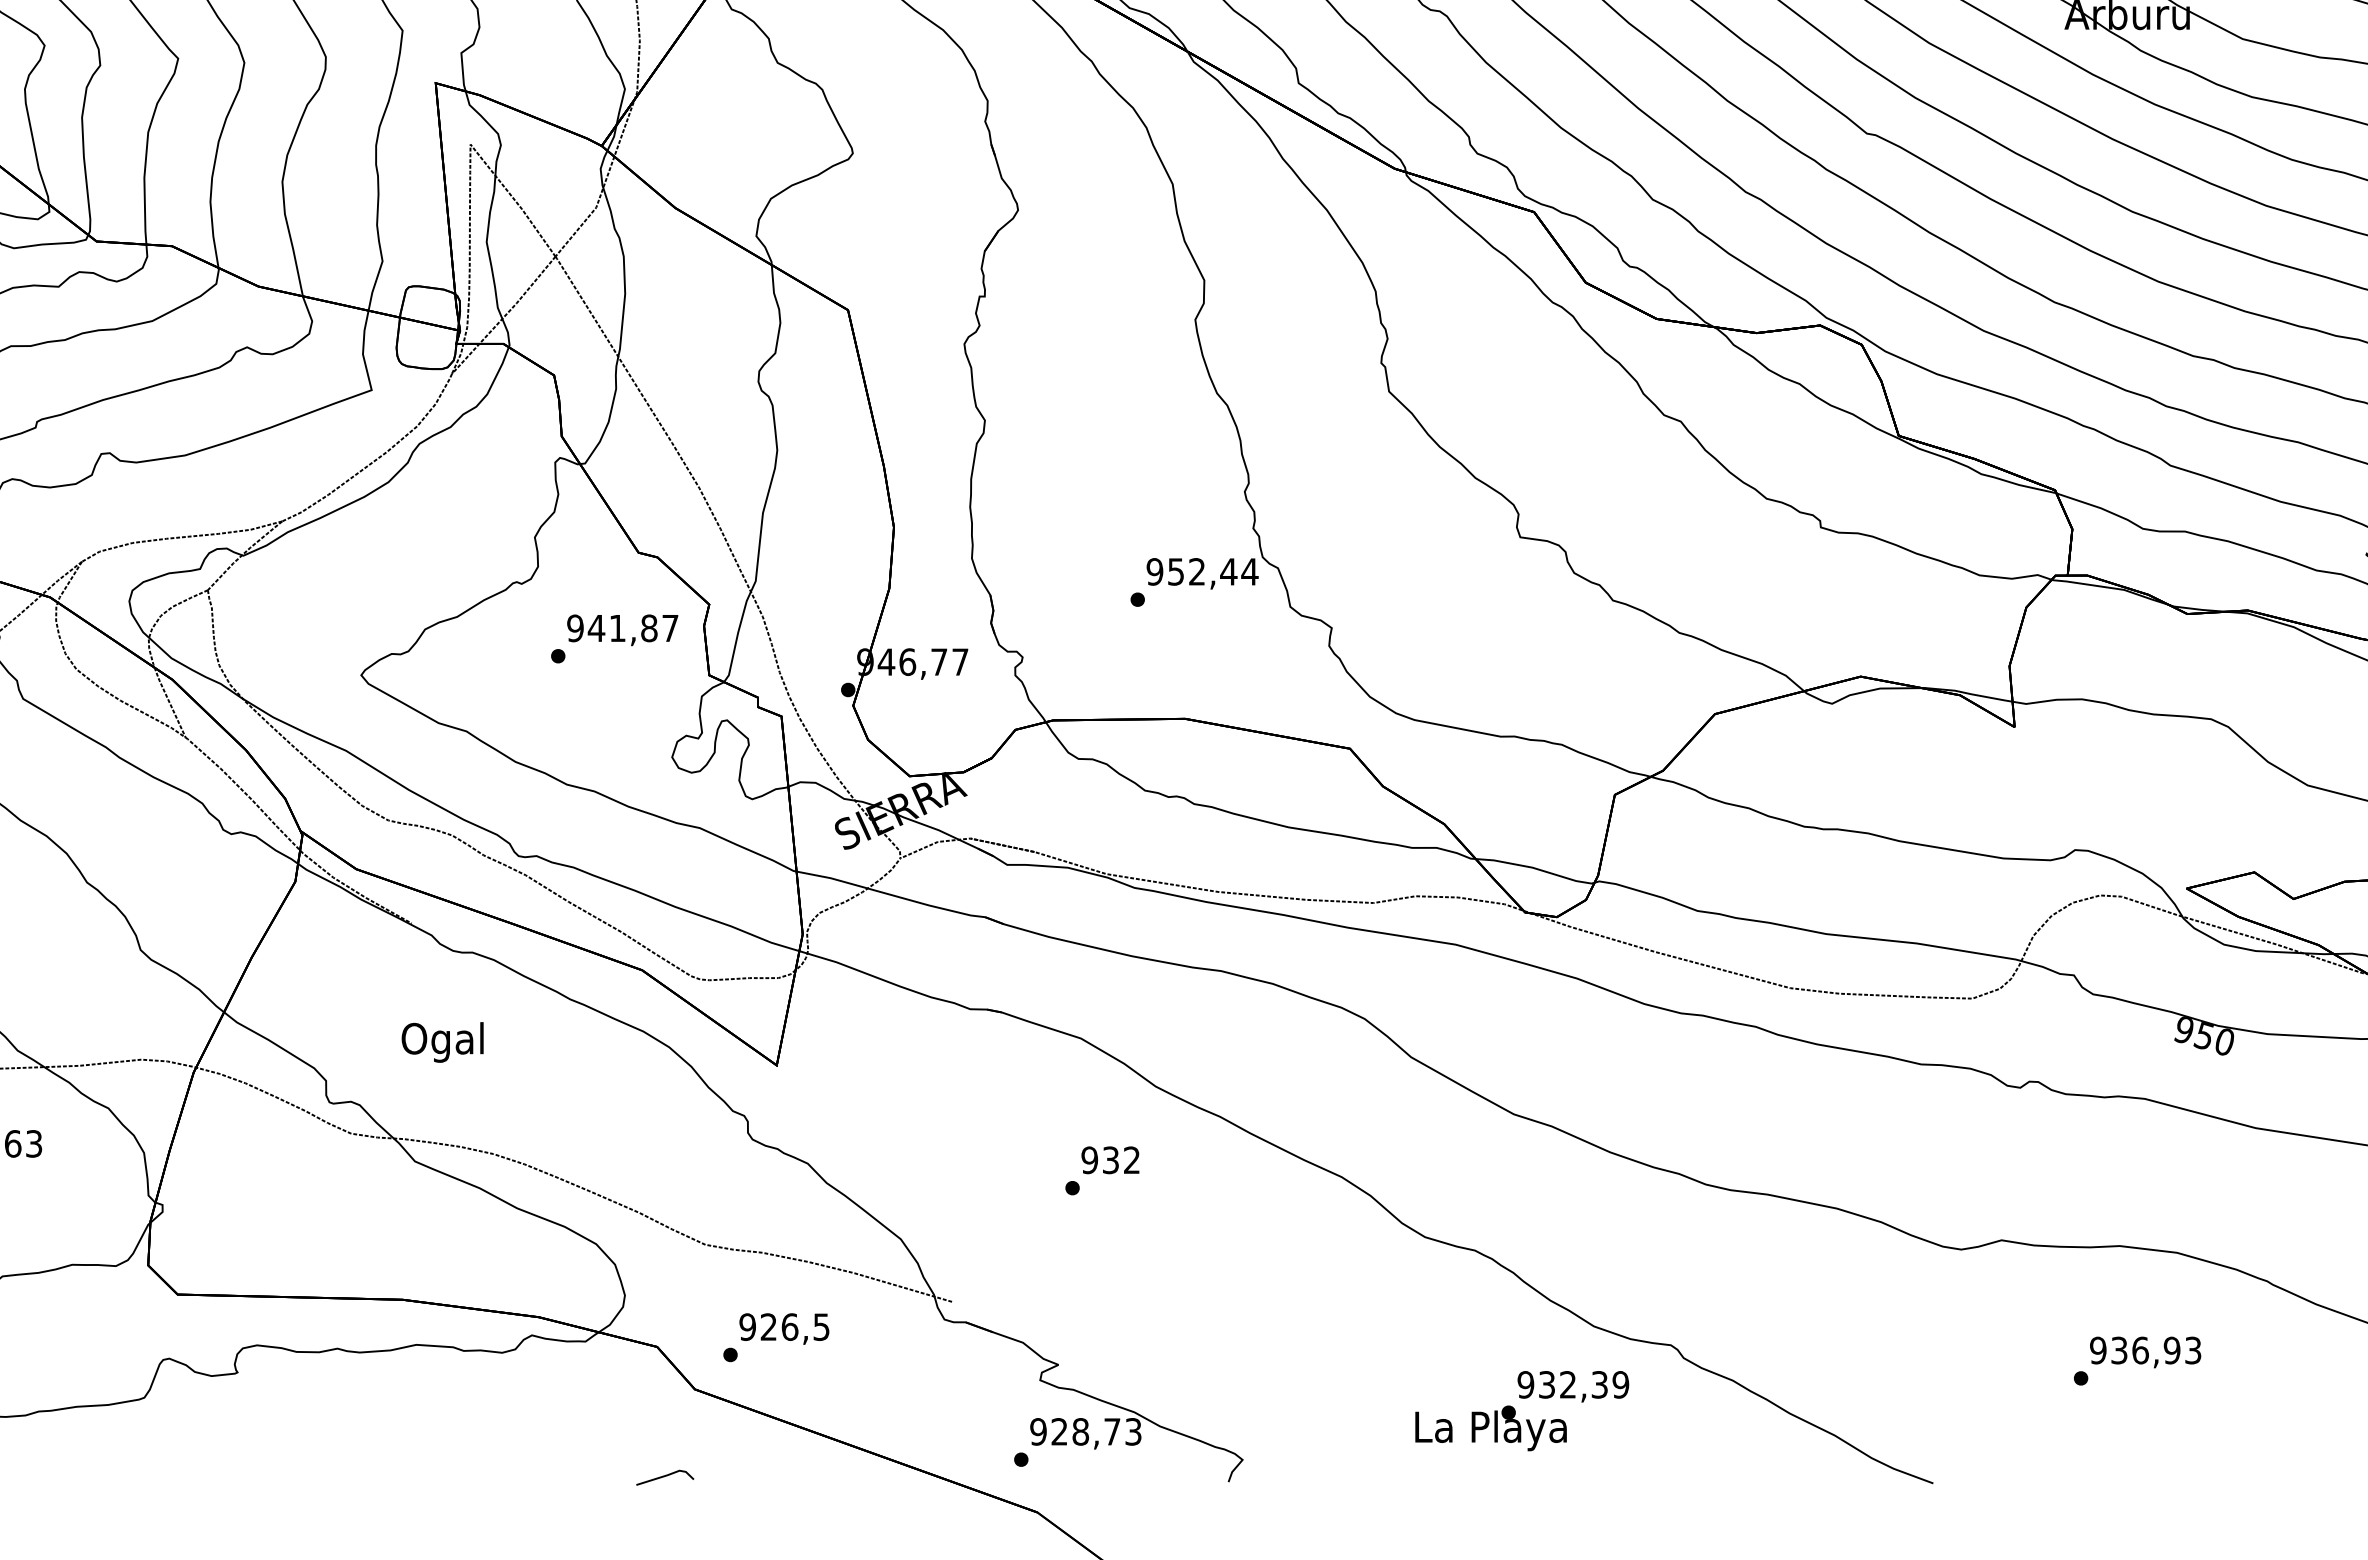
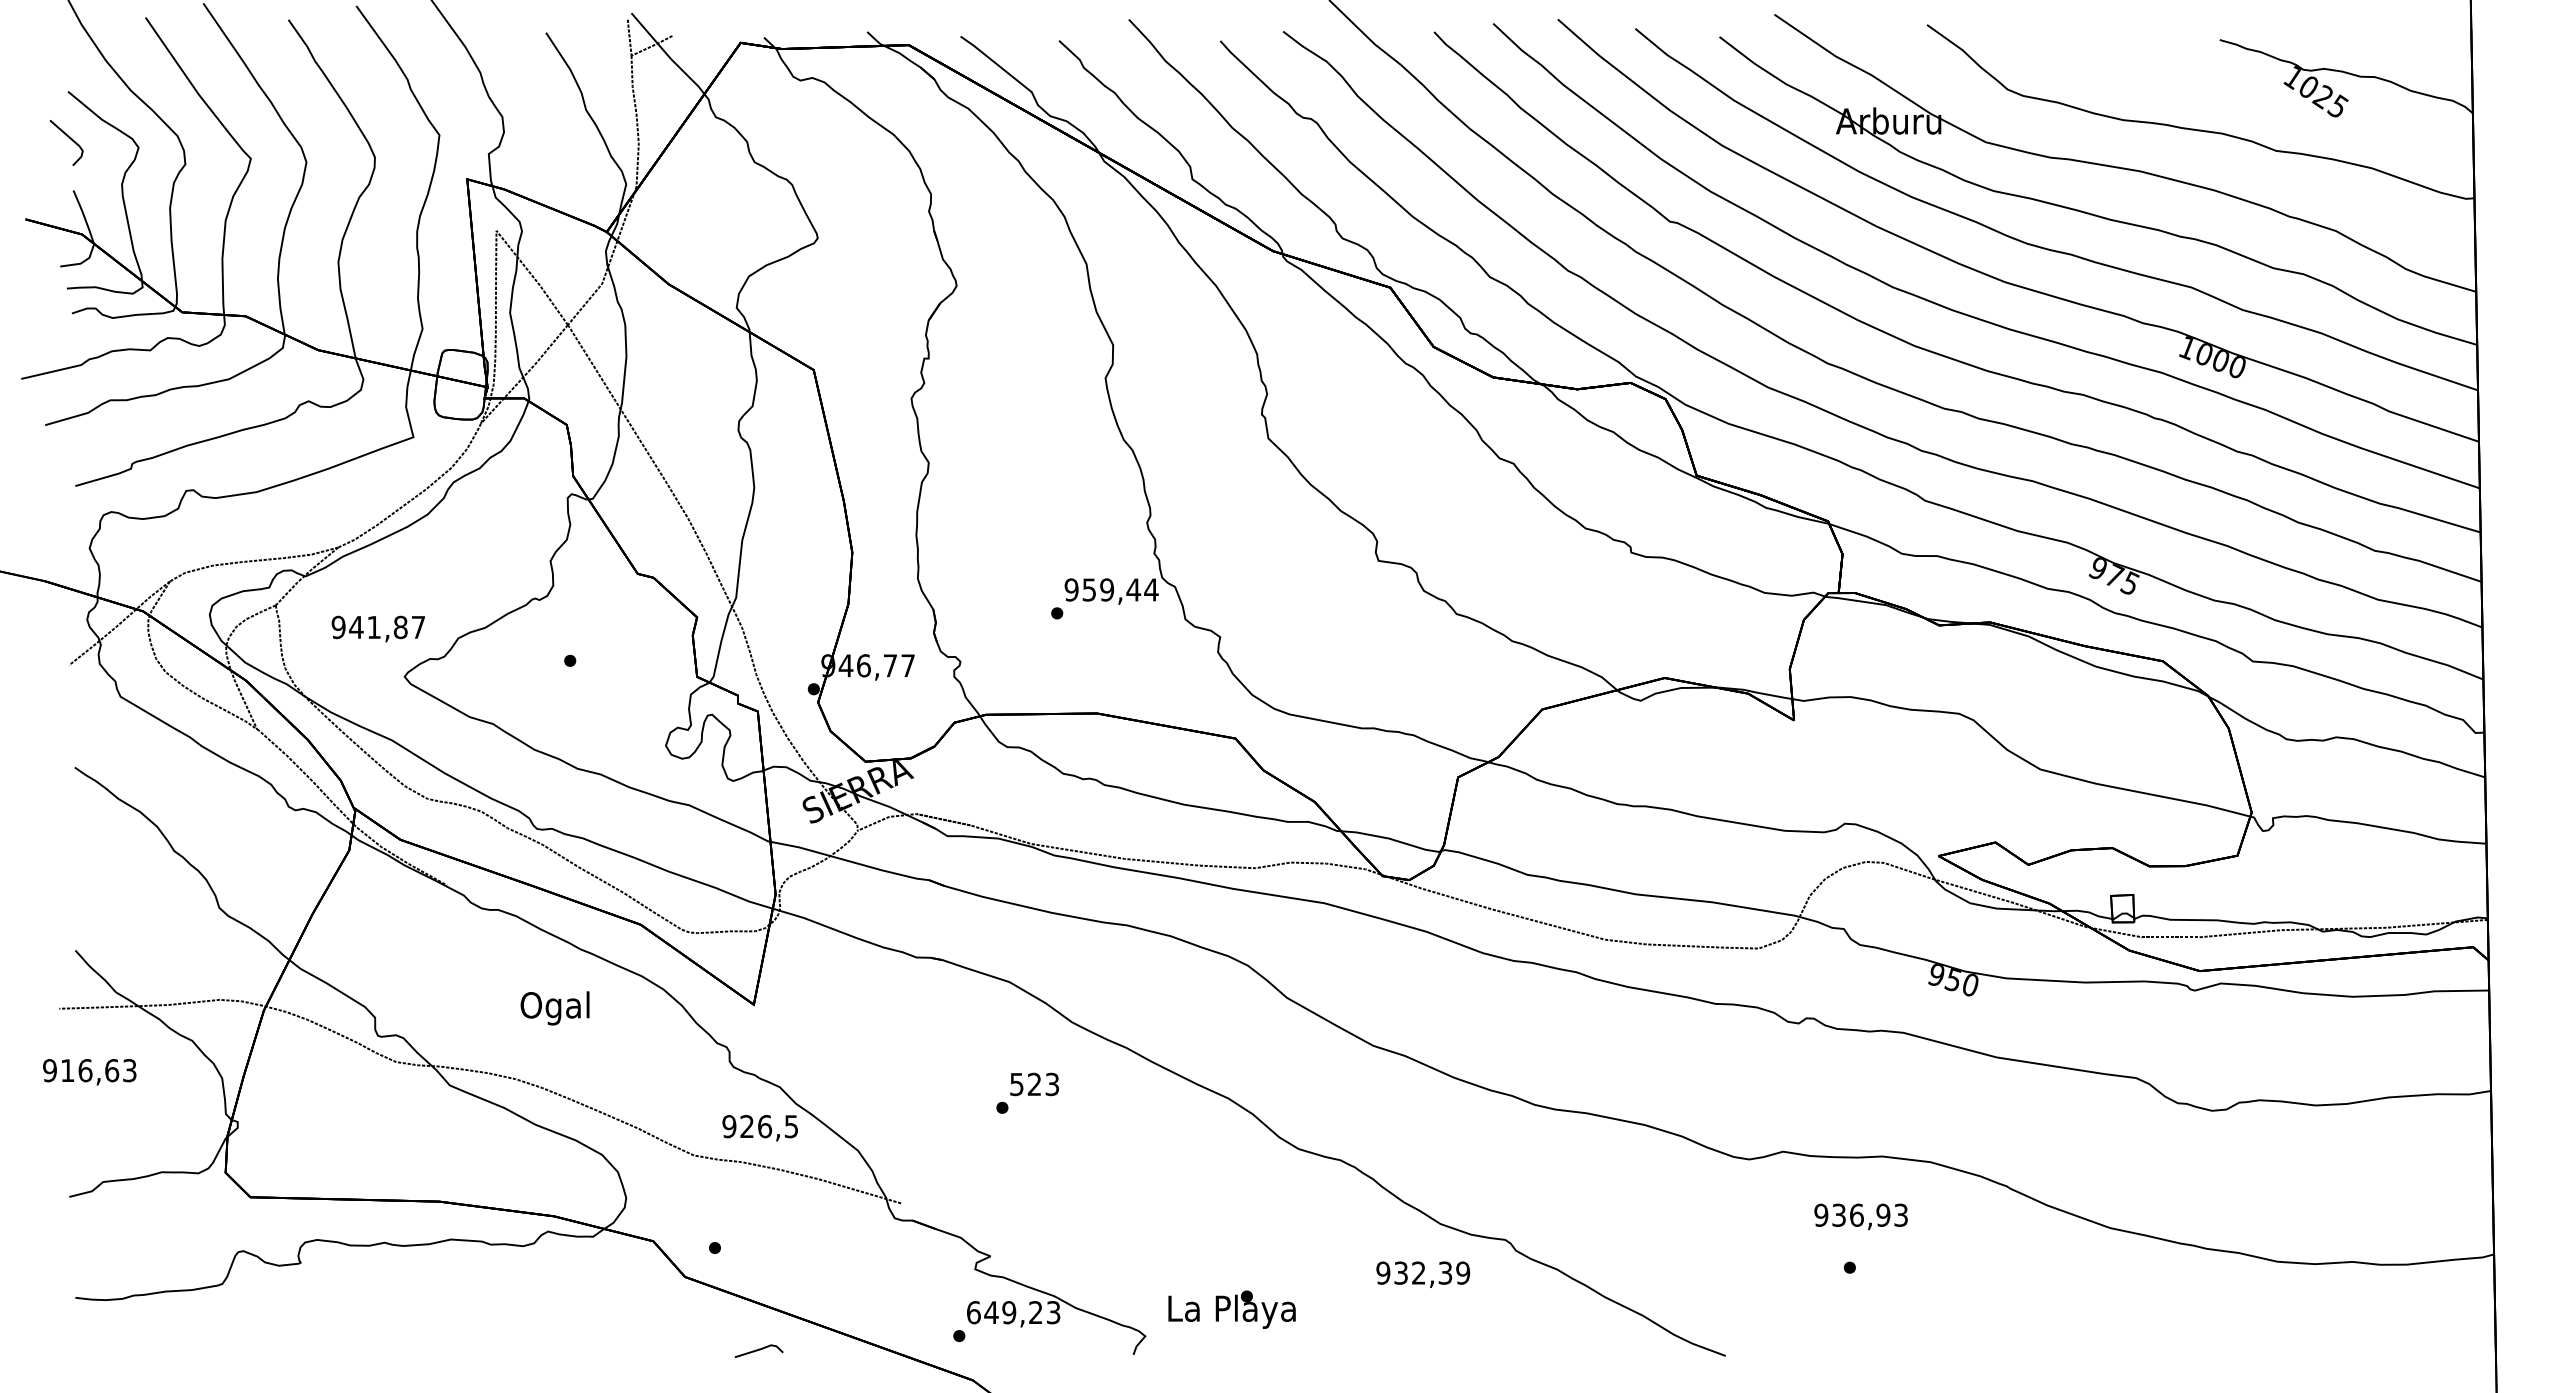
text: (1197, 571) -> (1107, 589), 952,44 -> 959,44
text: (621, 629) -> (377, 628), moved
text: (441, 1042) -> (554, 1008), moved
text: (1109, 1160) -> (1033, 1084), 932 -> 523
text: (783, 1329) -> (759, 1128), moved
text: (2144, 1351) -> (1860, 1216), moved
text: (1490, 1428) -> (1231, 1309), moved
text: (1075, 1431) -> (1004, 1312), 928,73 -> 649,23
line: (664, 1476) -> (758, 1350), moved

